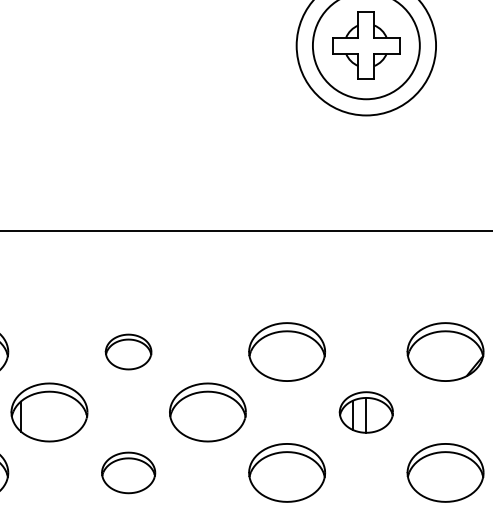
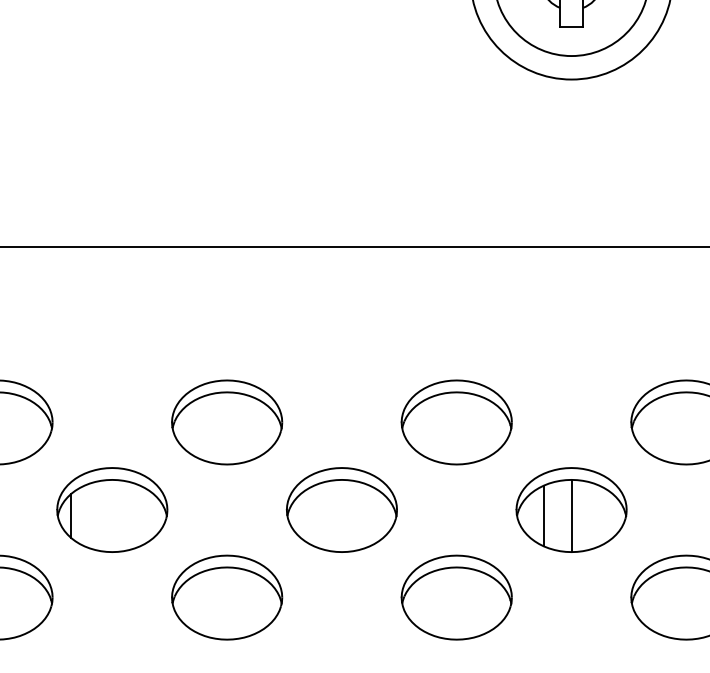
part: (128, 351) -> (226, 421), size x1.67
part: (366, 412) -> (571, 510), size x1.43
part: (128, 472) -> (226, 597), size x1.43

